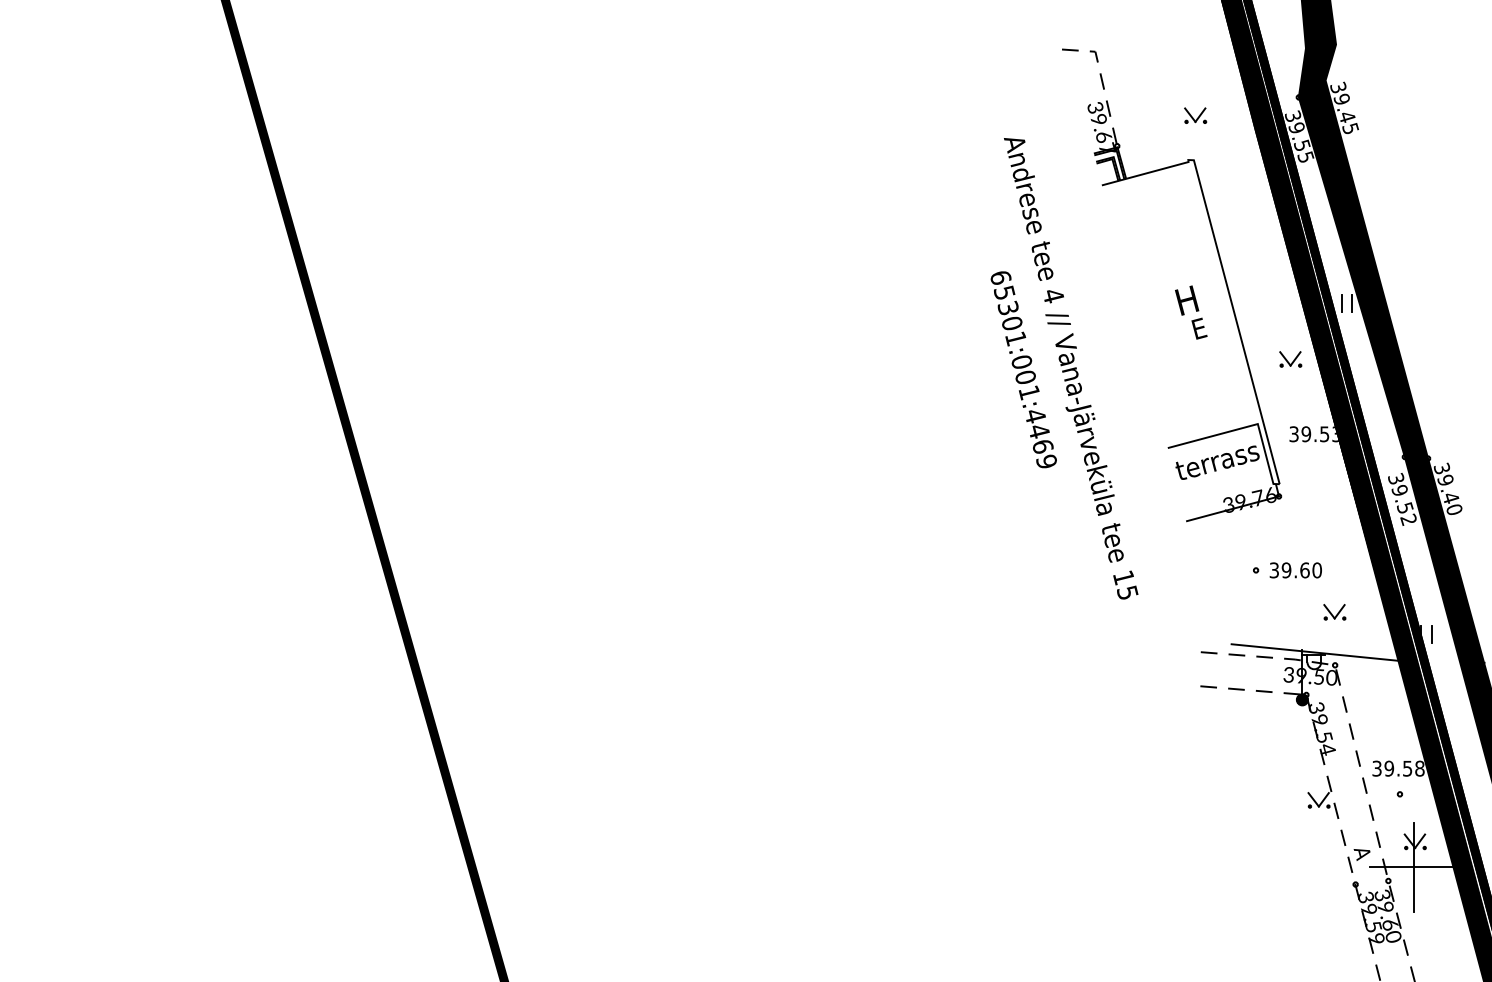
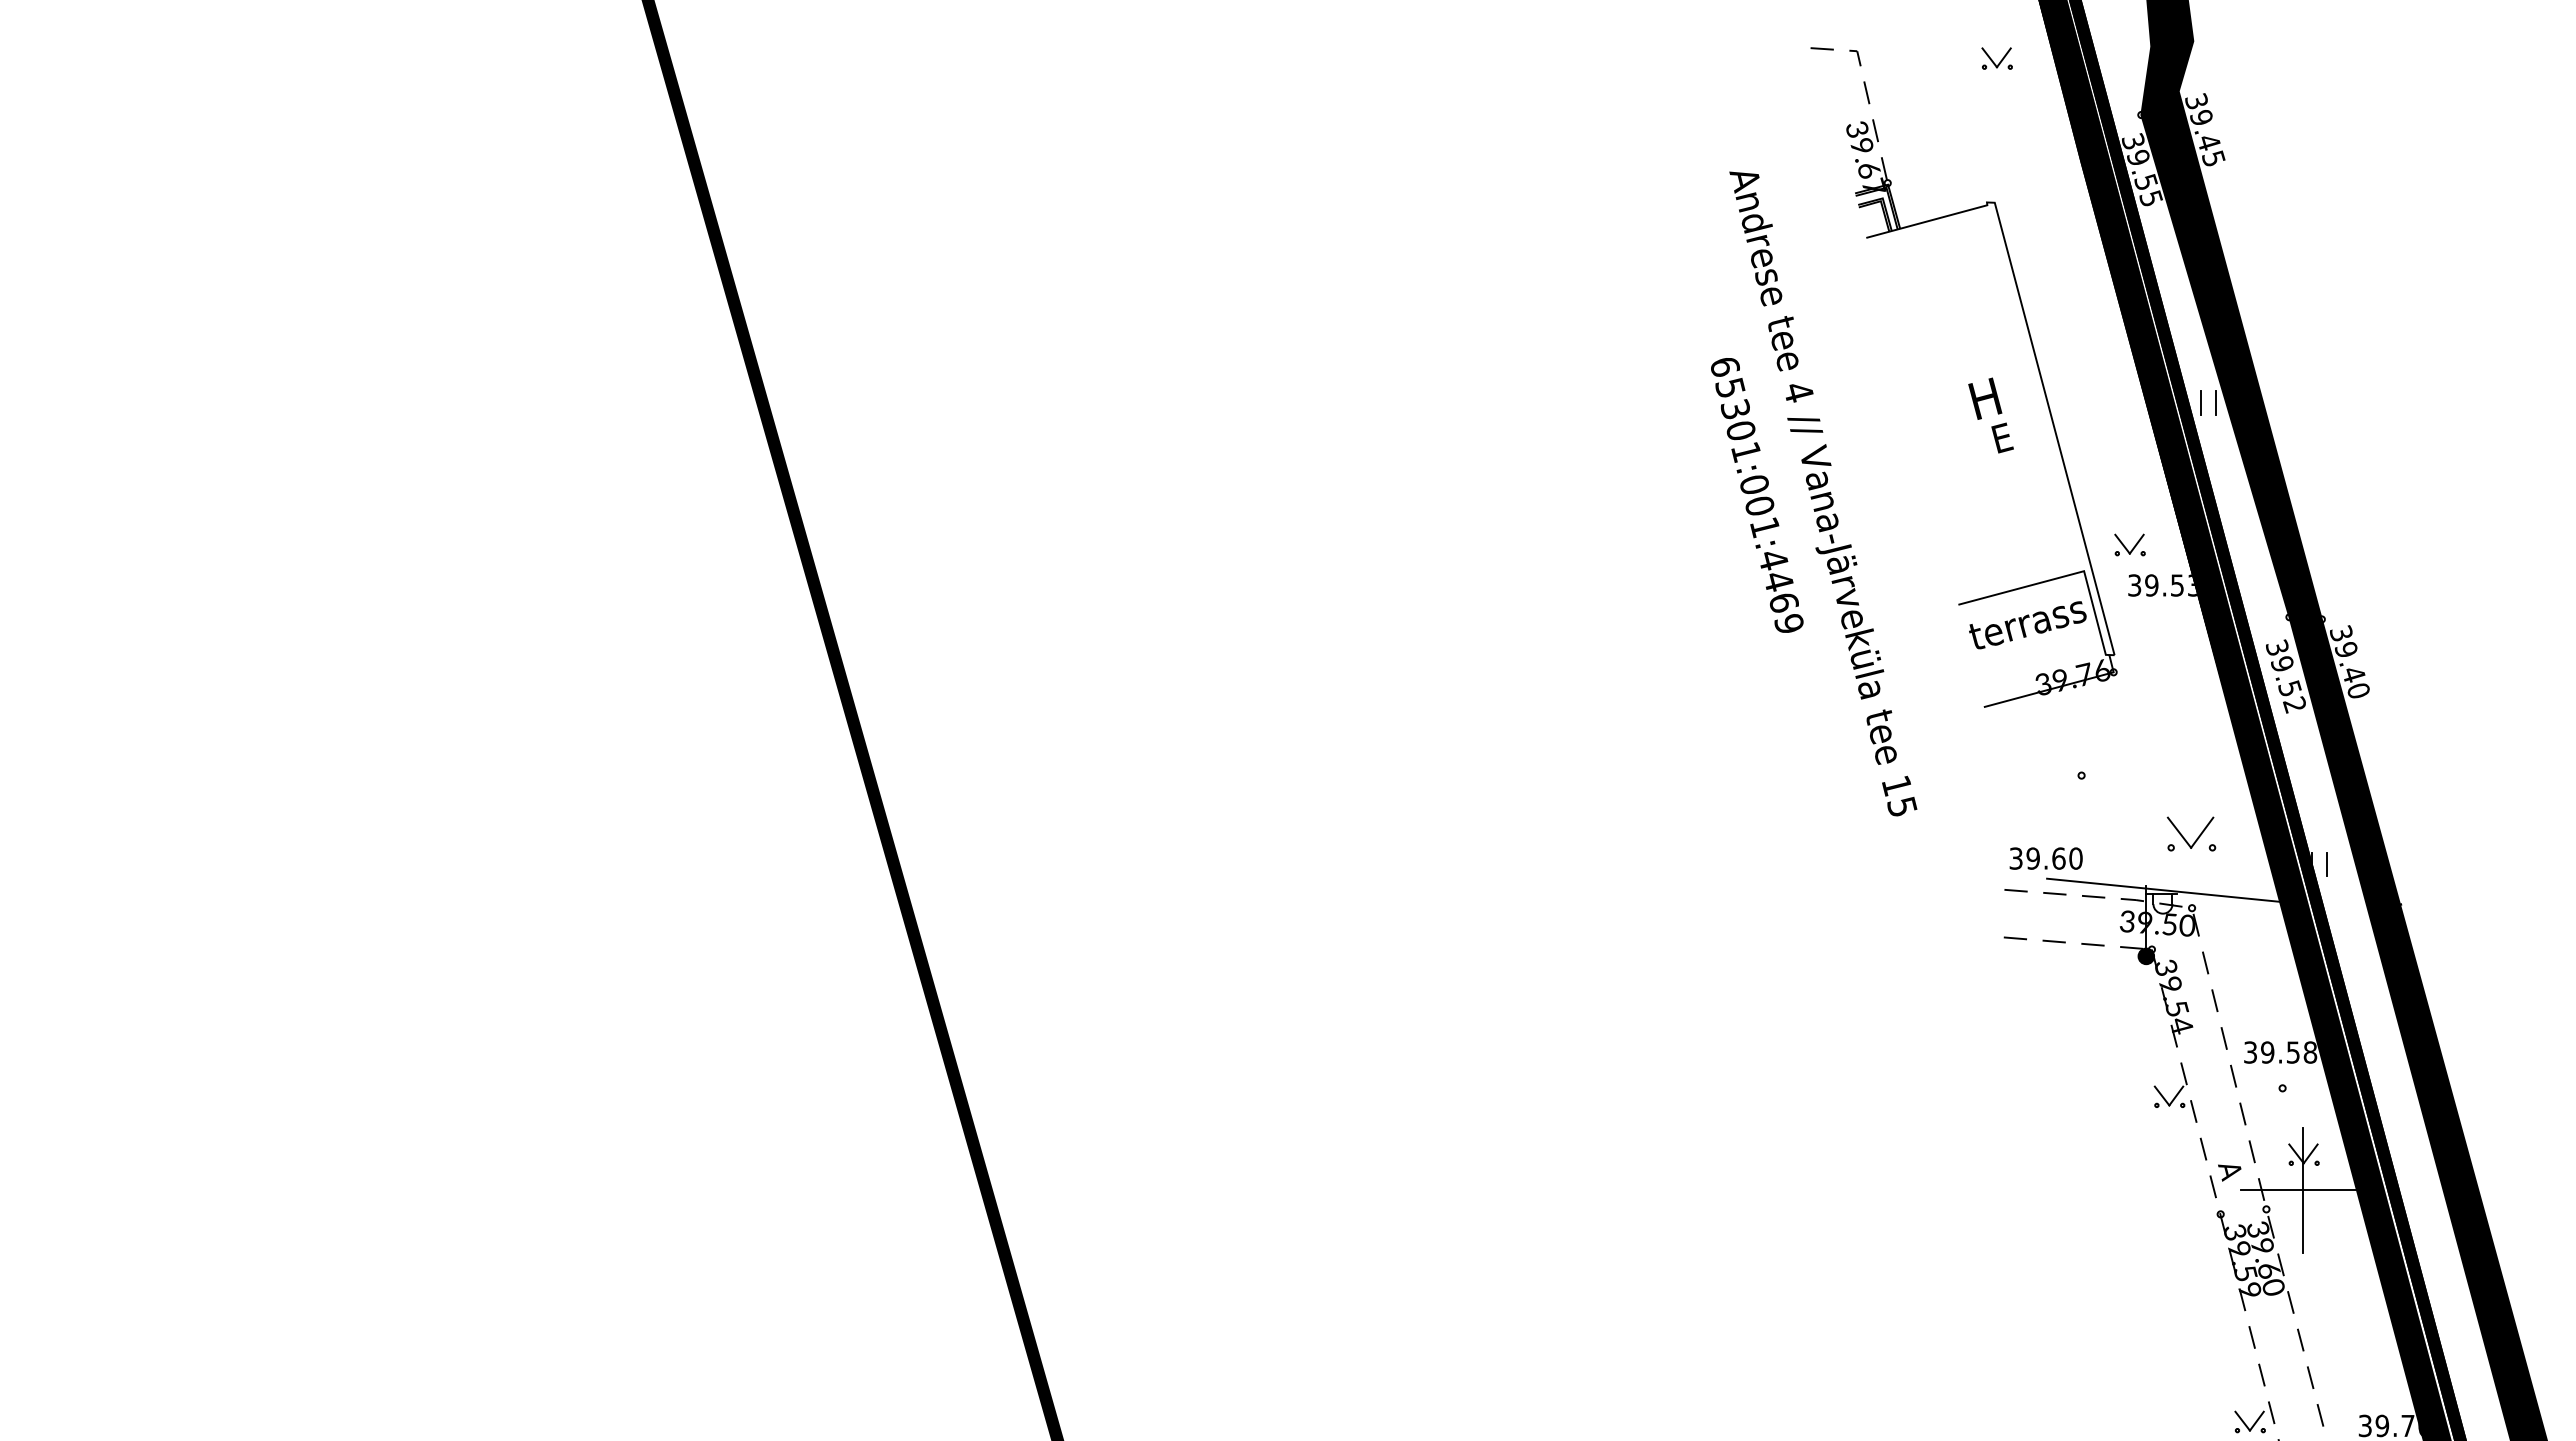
part: (1195, 115) -> (1996, 58), moved
part: (1290, 359) -> (2129, 544), moved
text: (1295, 570) -> (2045, 858), moved
part: (1334, 612) -> (2191, 834), size x1.6

